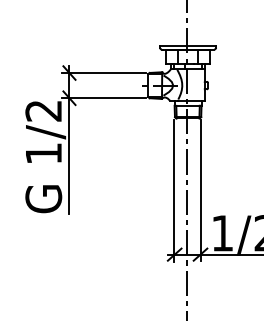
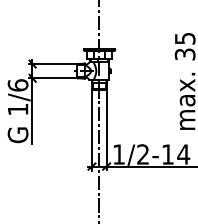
text: (42, 111) -> (17, 85), 1/2 -> 1/6

